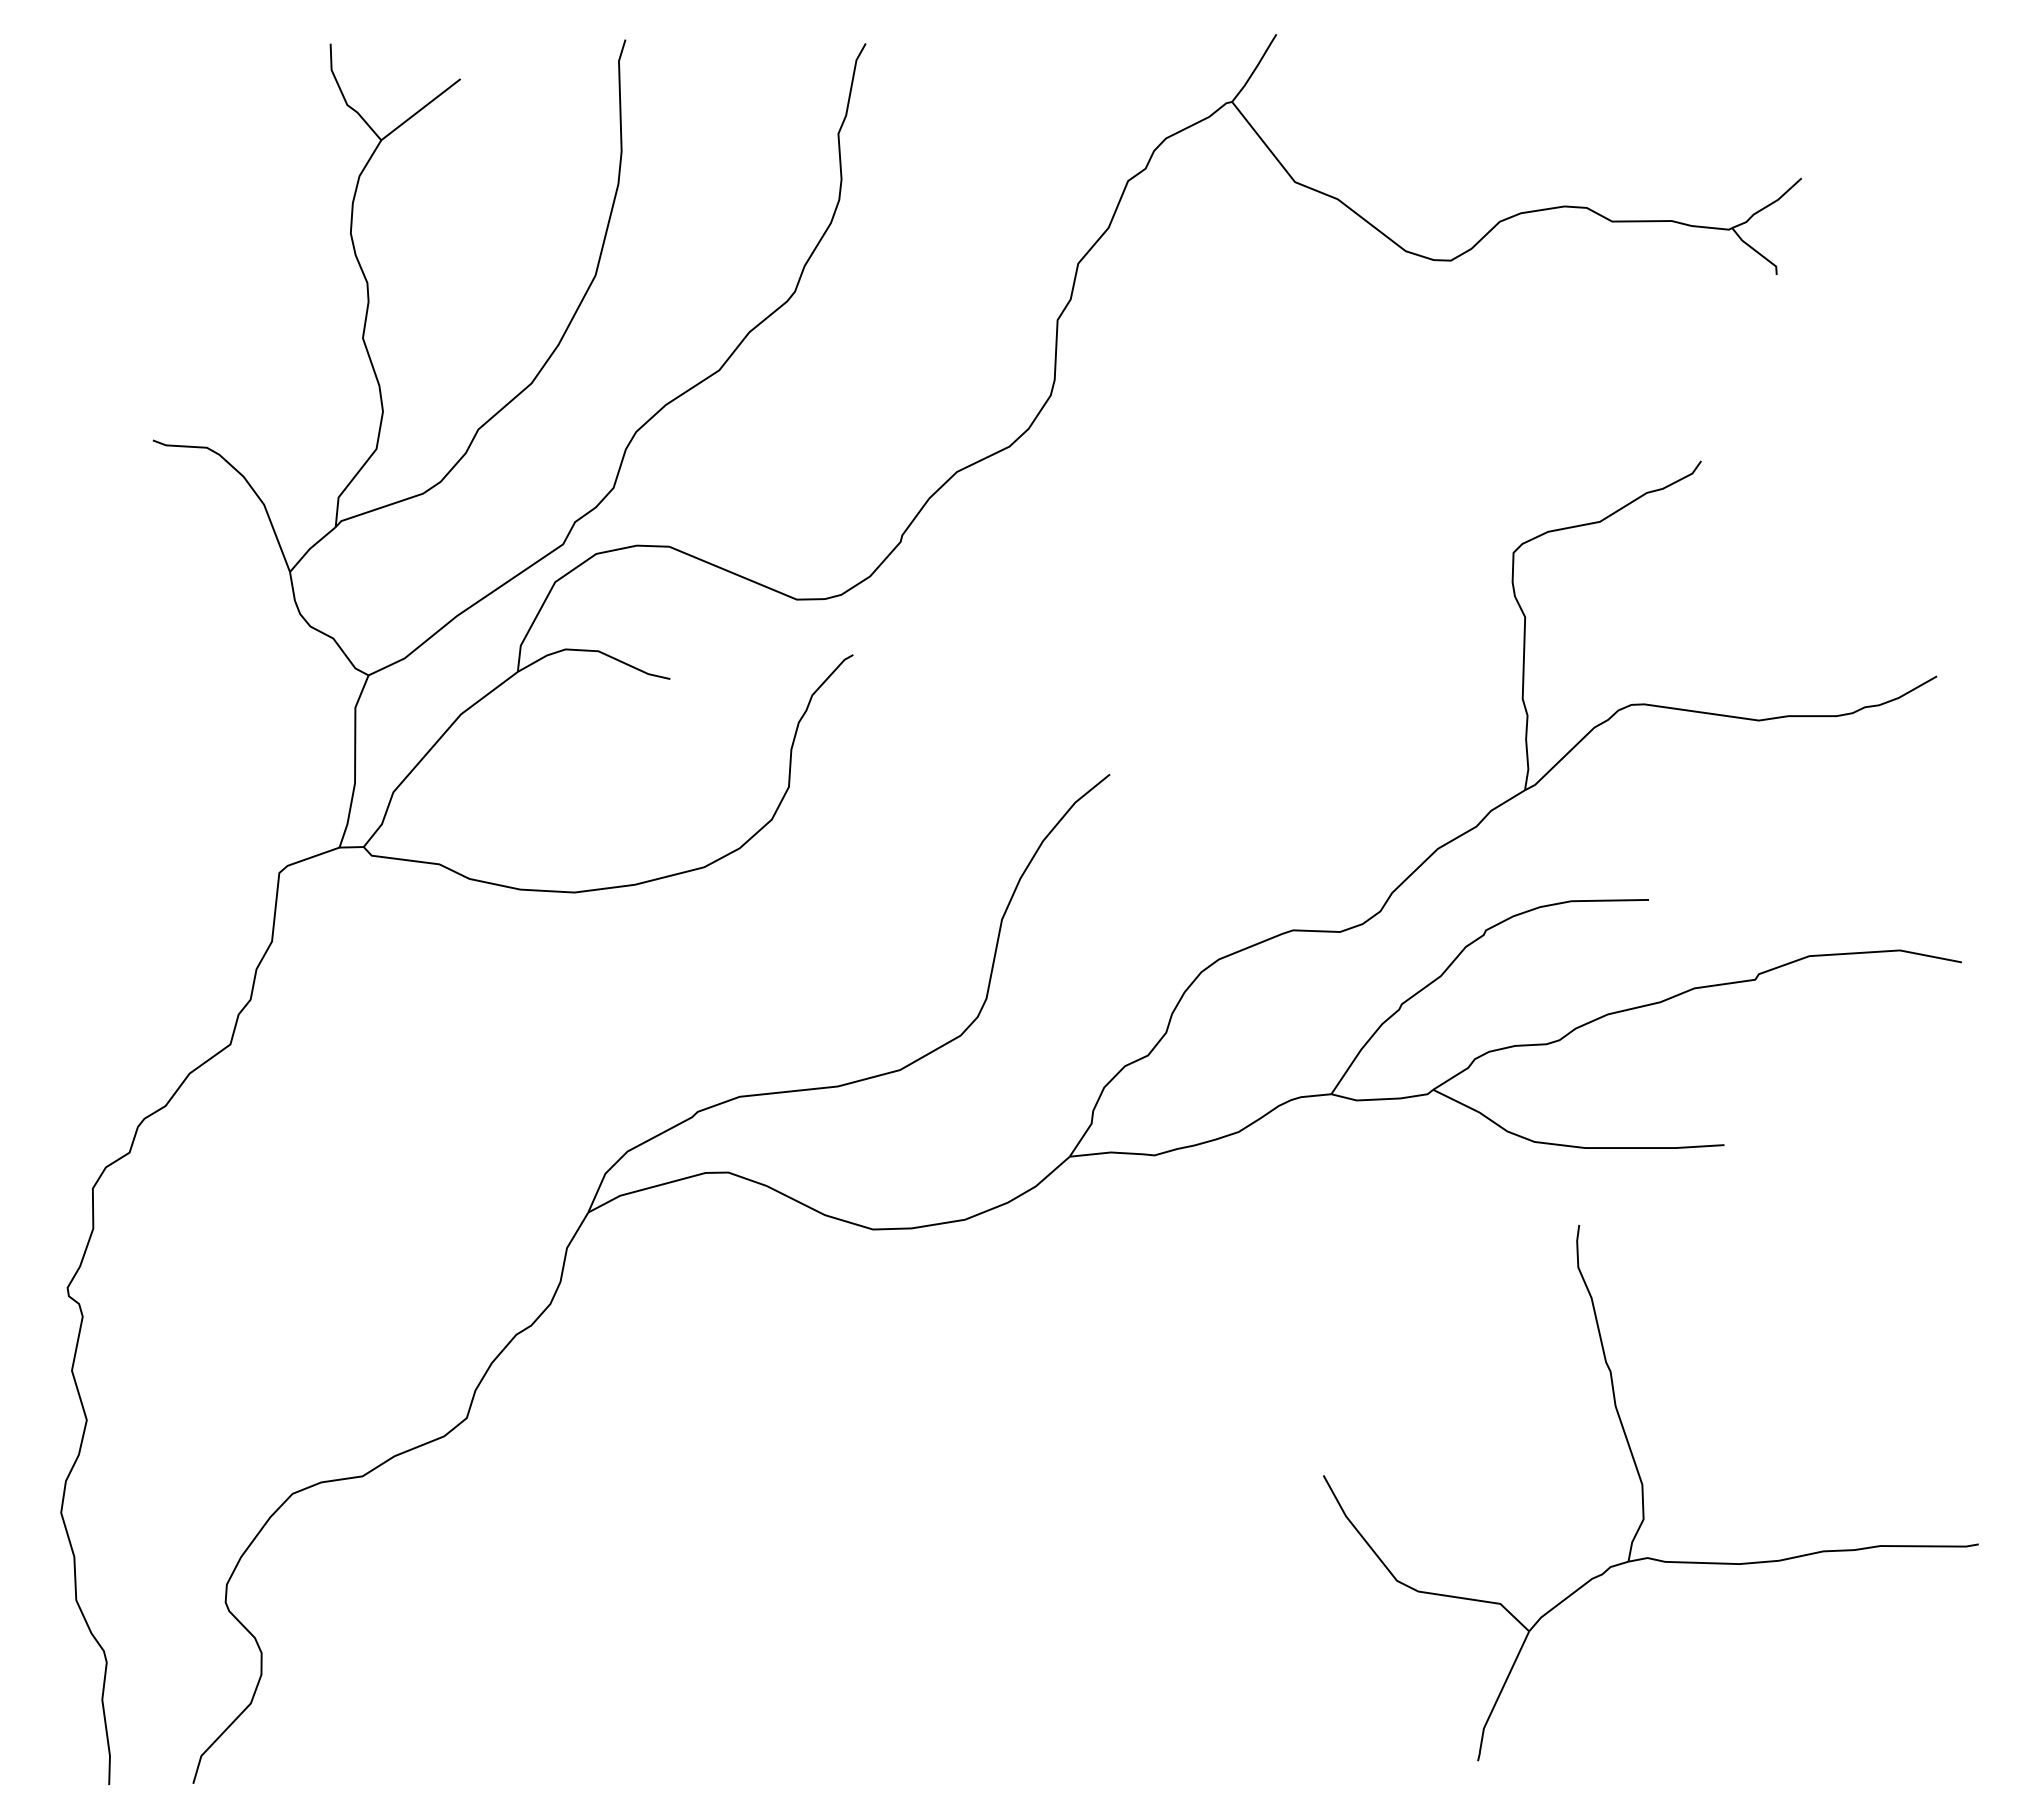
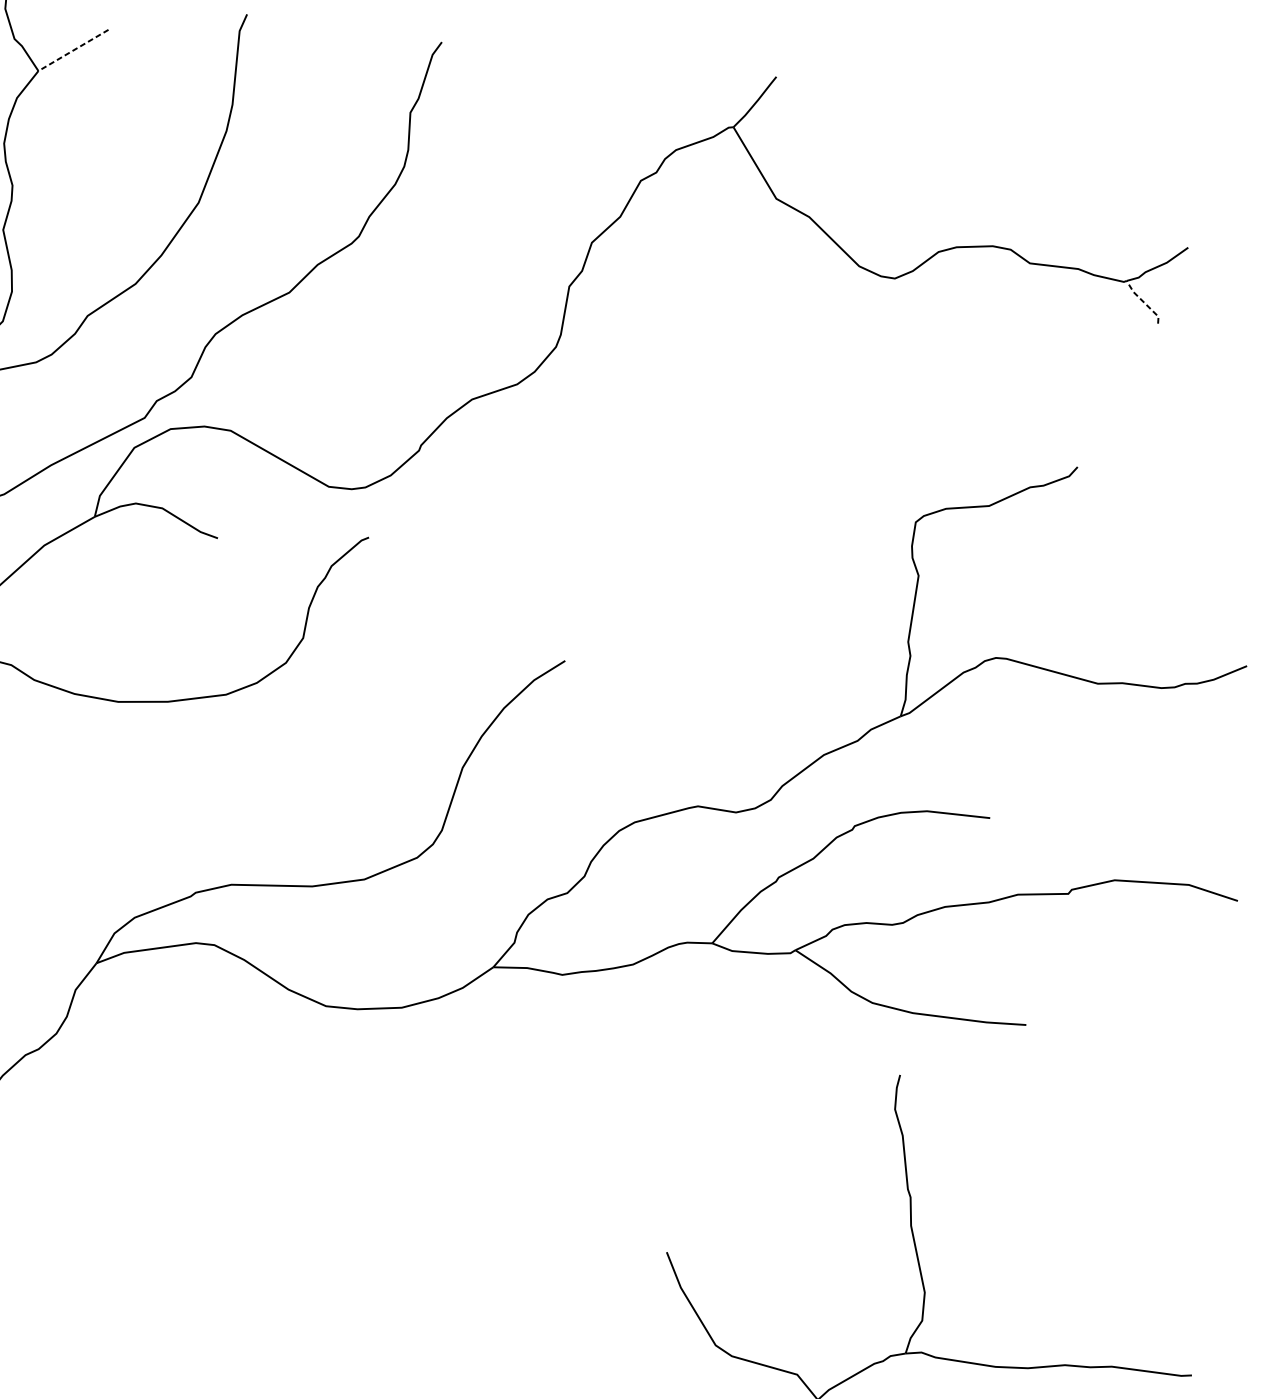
line: (420, 109) -> (73, 50), solid -> dashed
line: (1755, 250) -> (1143, 301), solid -> dashed

